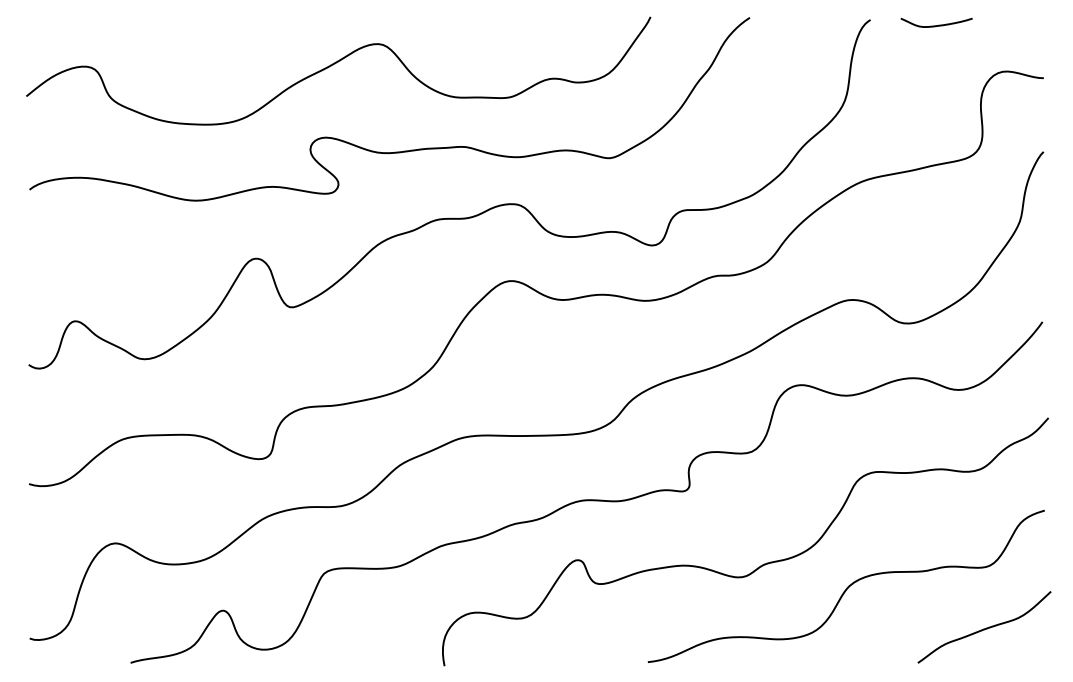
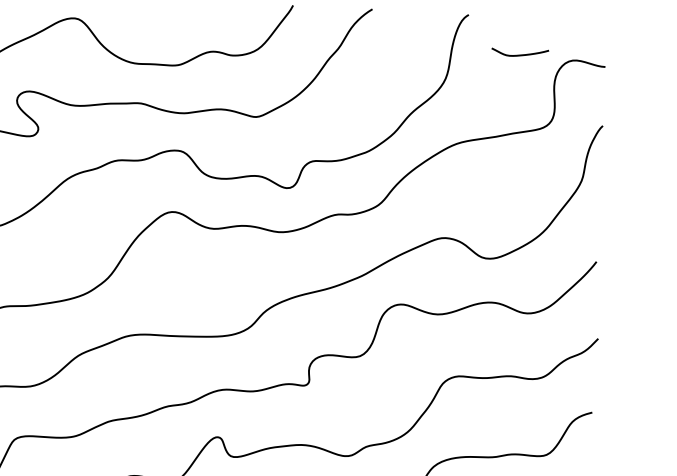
curve: (938, 24) -> (521, 54), moved

